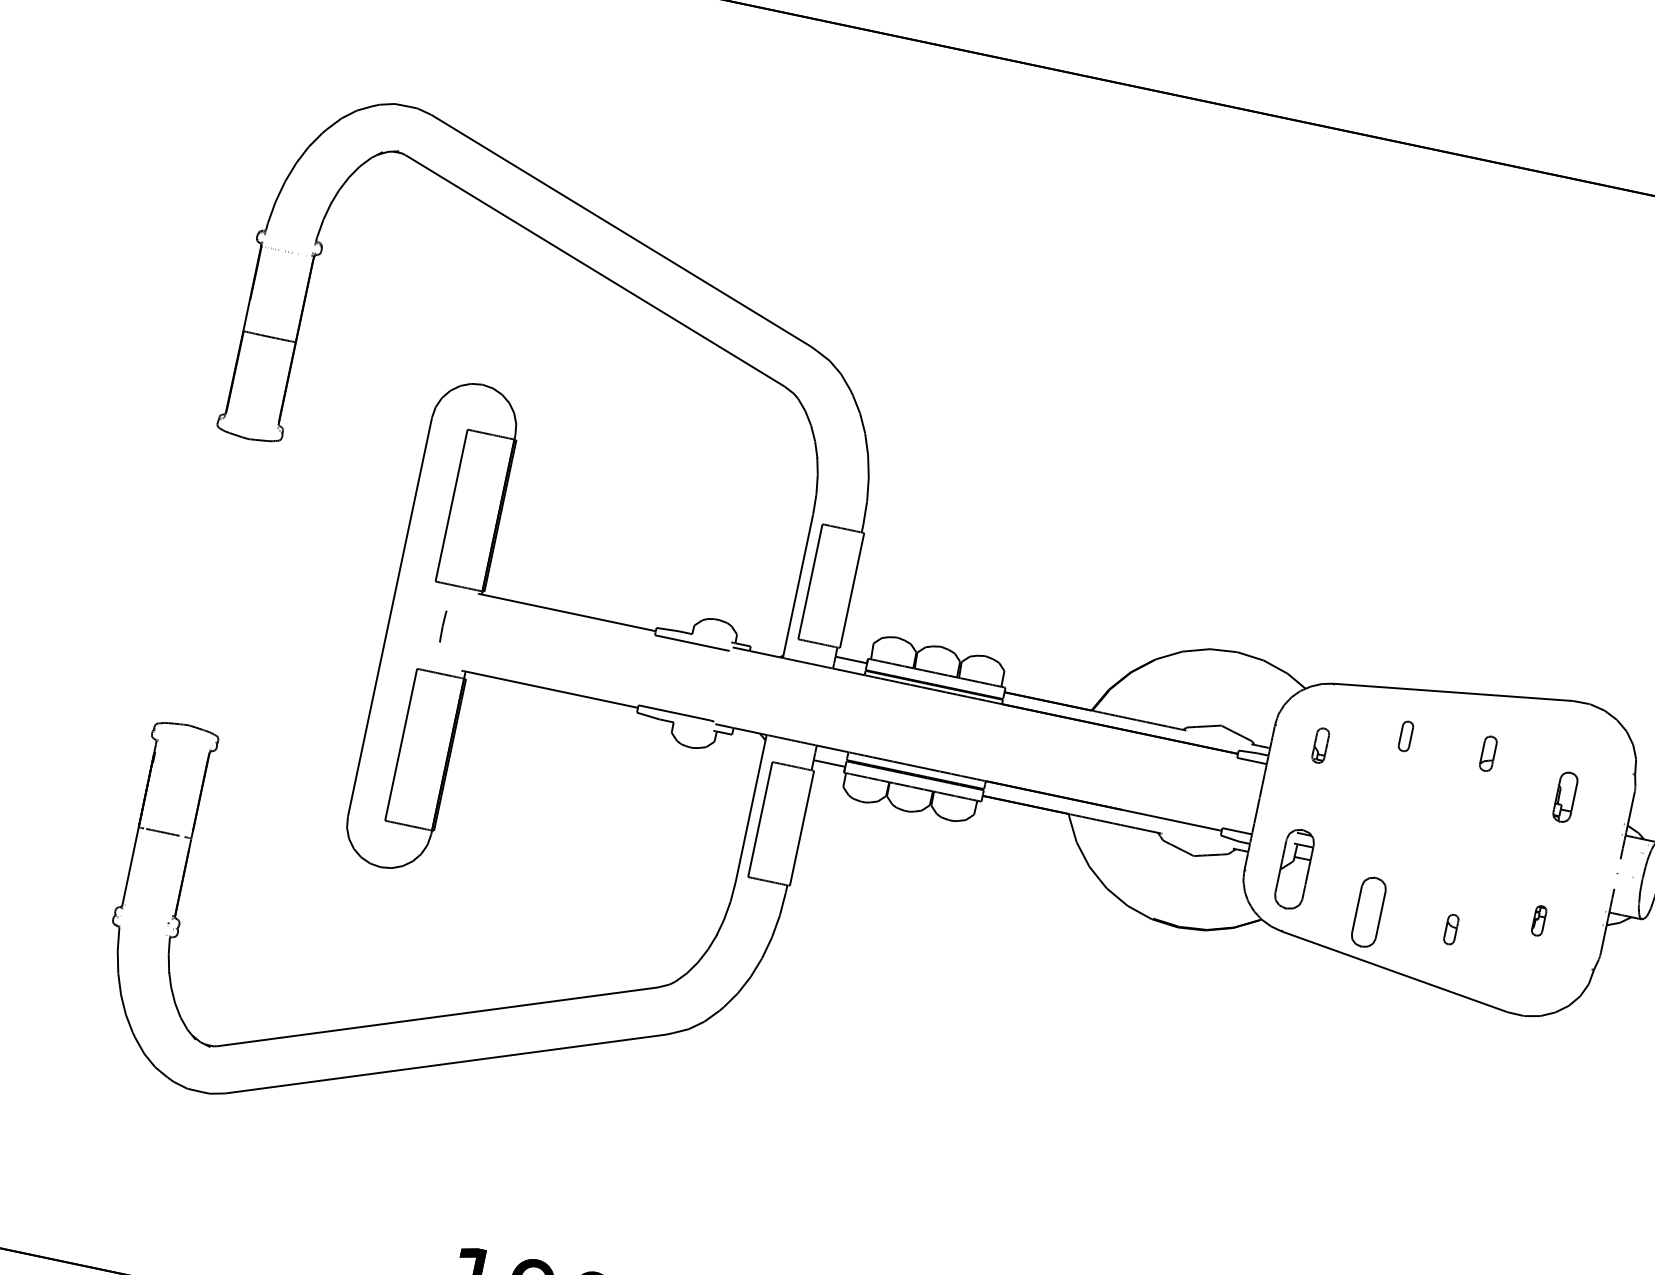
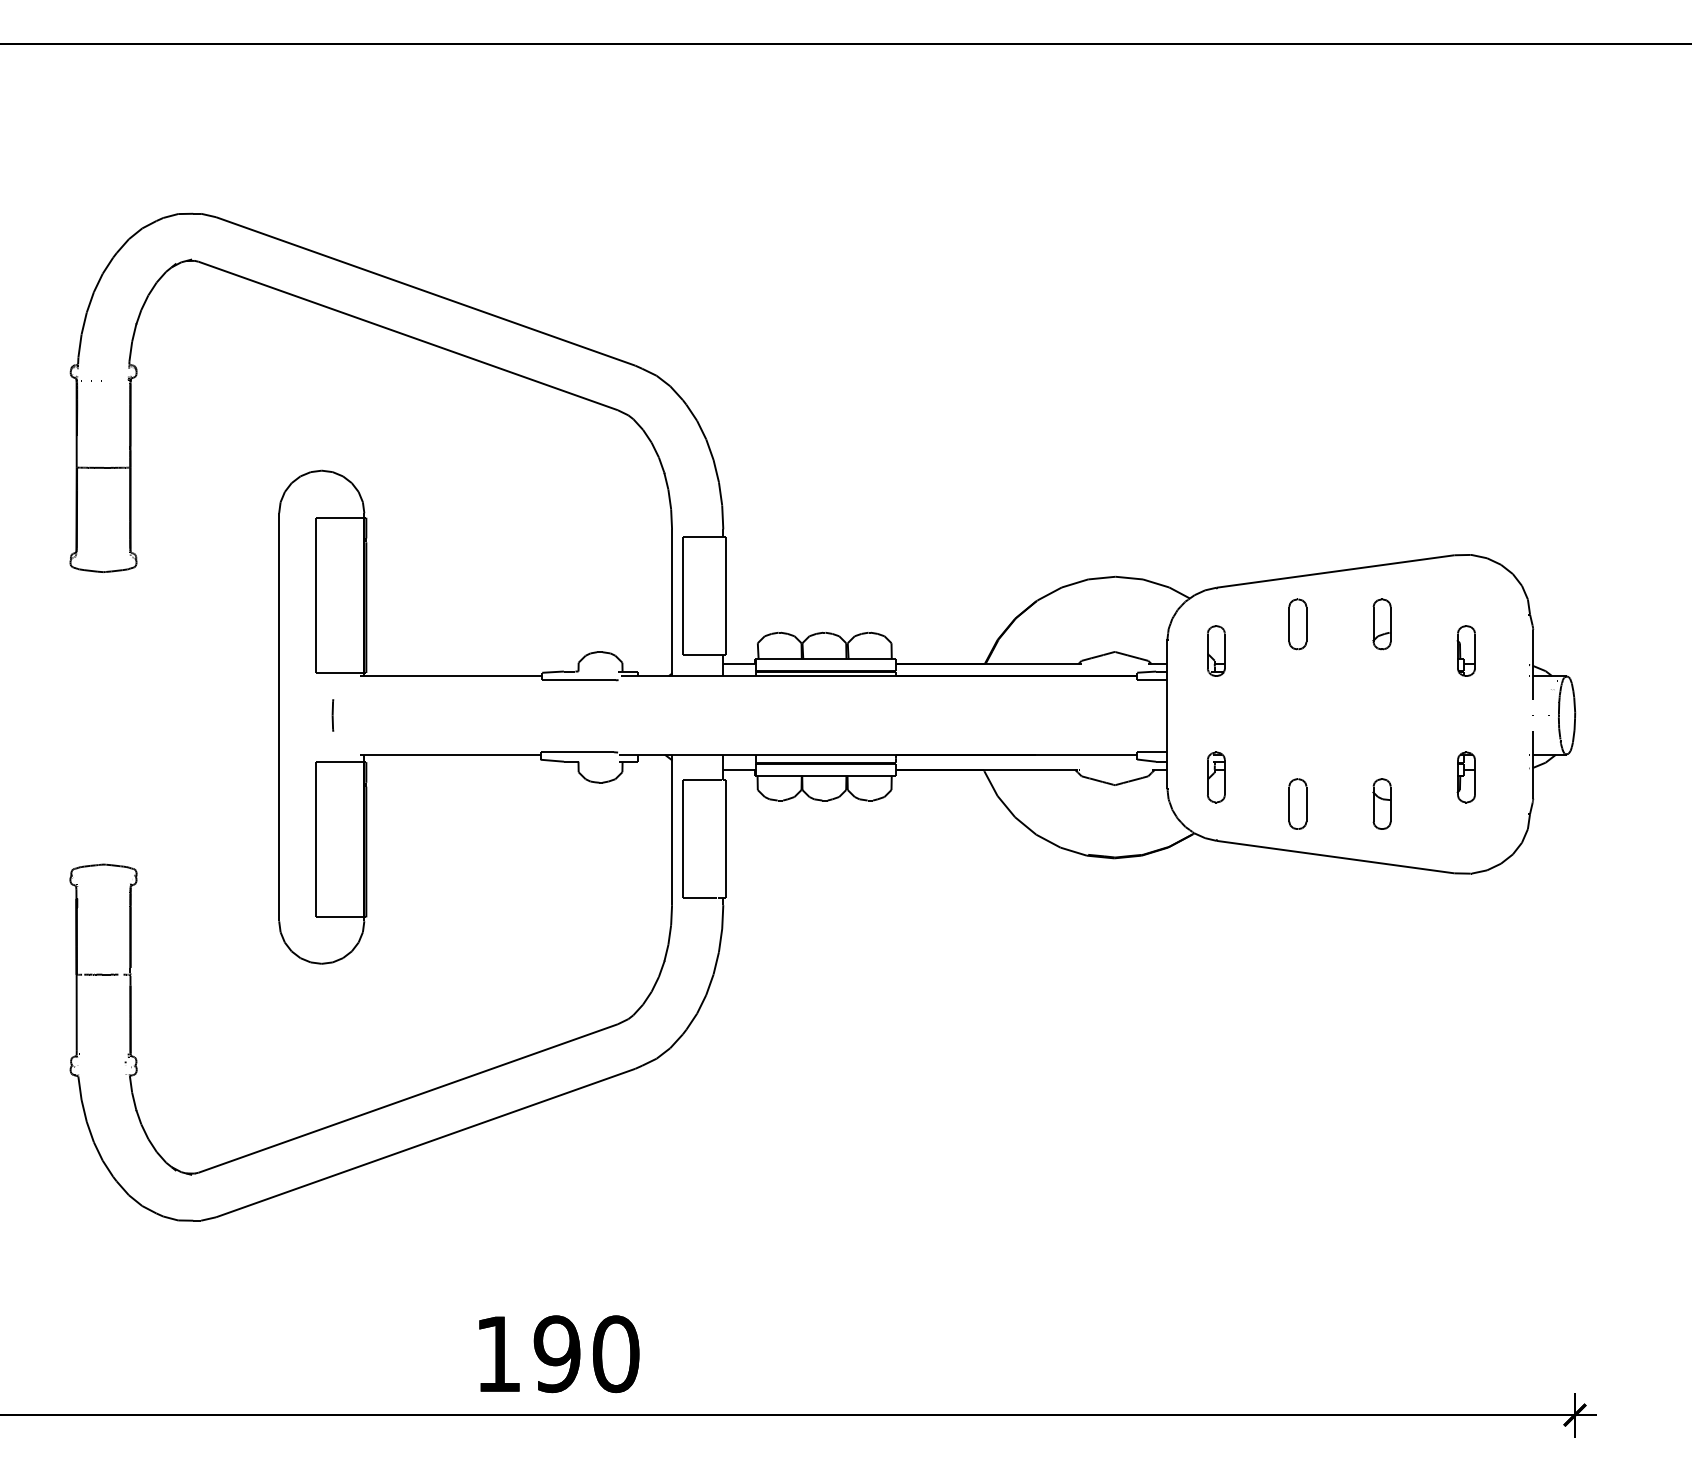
part: (1405, 736) -> (1297, 624), size x1.67
part: (1320, 745) -> (1216, 650), size x1.43
part: (1487, 753) -> (1381, 624), size x1.43
part: (1294, 869) -> (1216, 777), size x0.62
part: (1368, 911) -> (1297, 803), size x0.71
part: (1538, 920) -> (1465, 777), size x1.67
part: (1450, 928) -> (1381, 803), size x1.67

